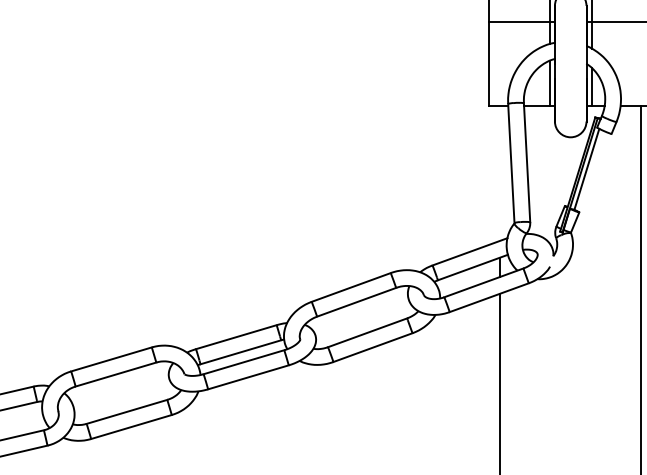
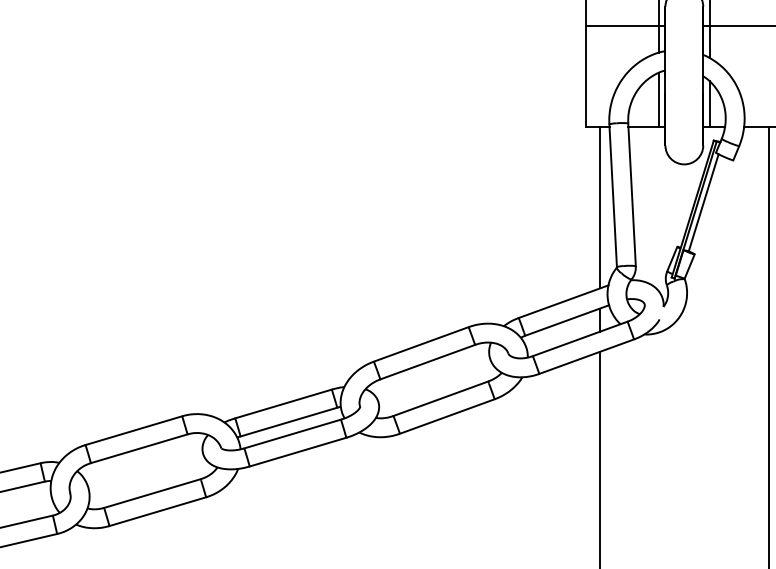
line: (499, 173) -> (599, 207), added

